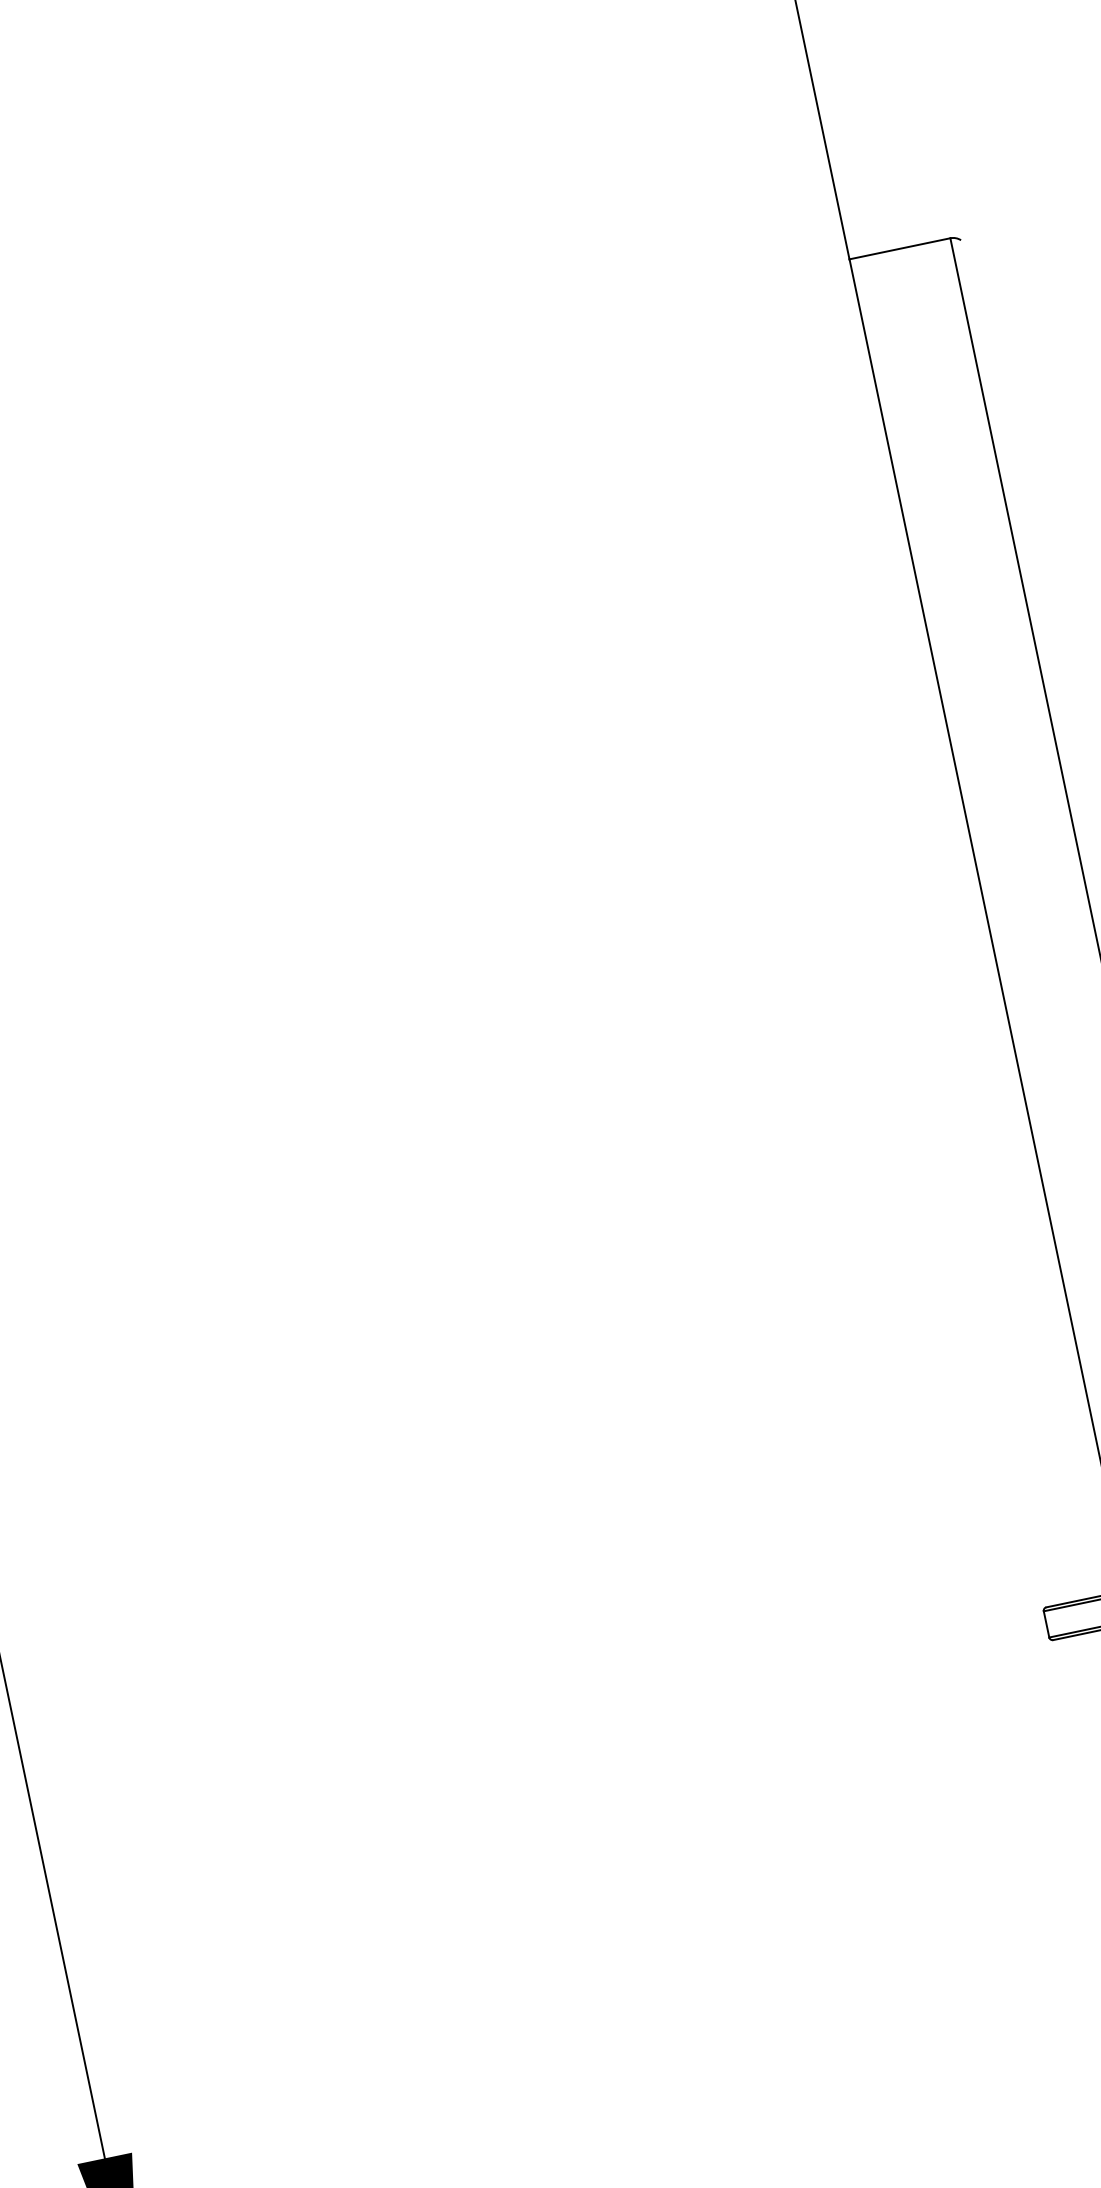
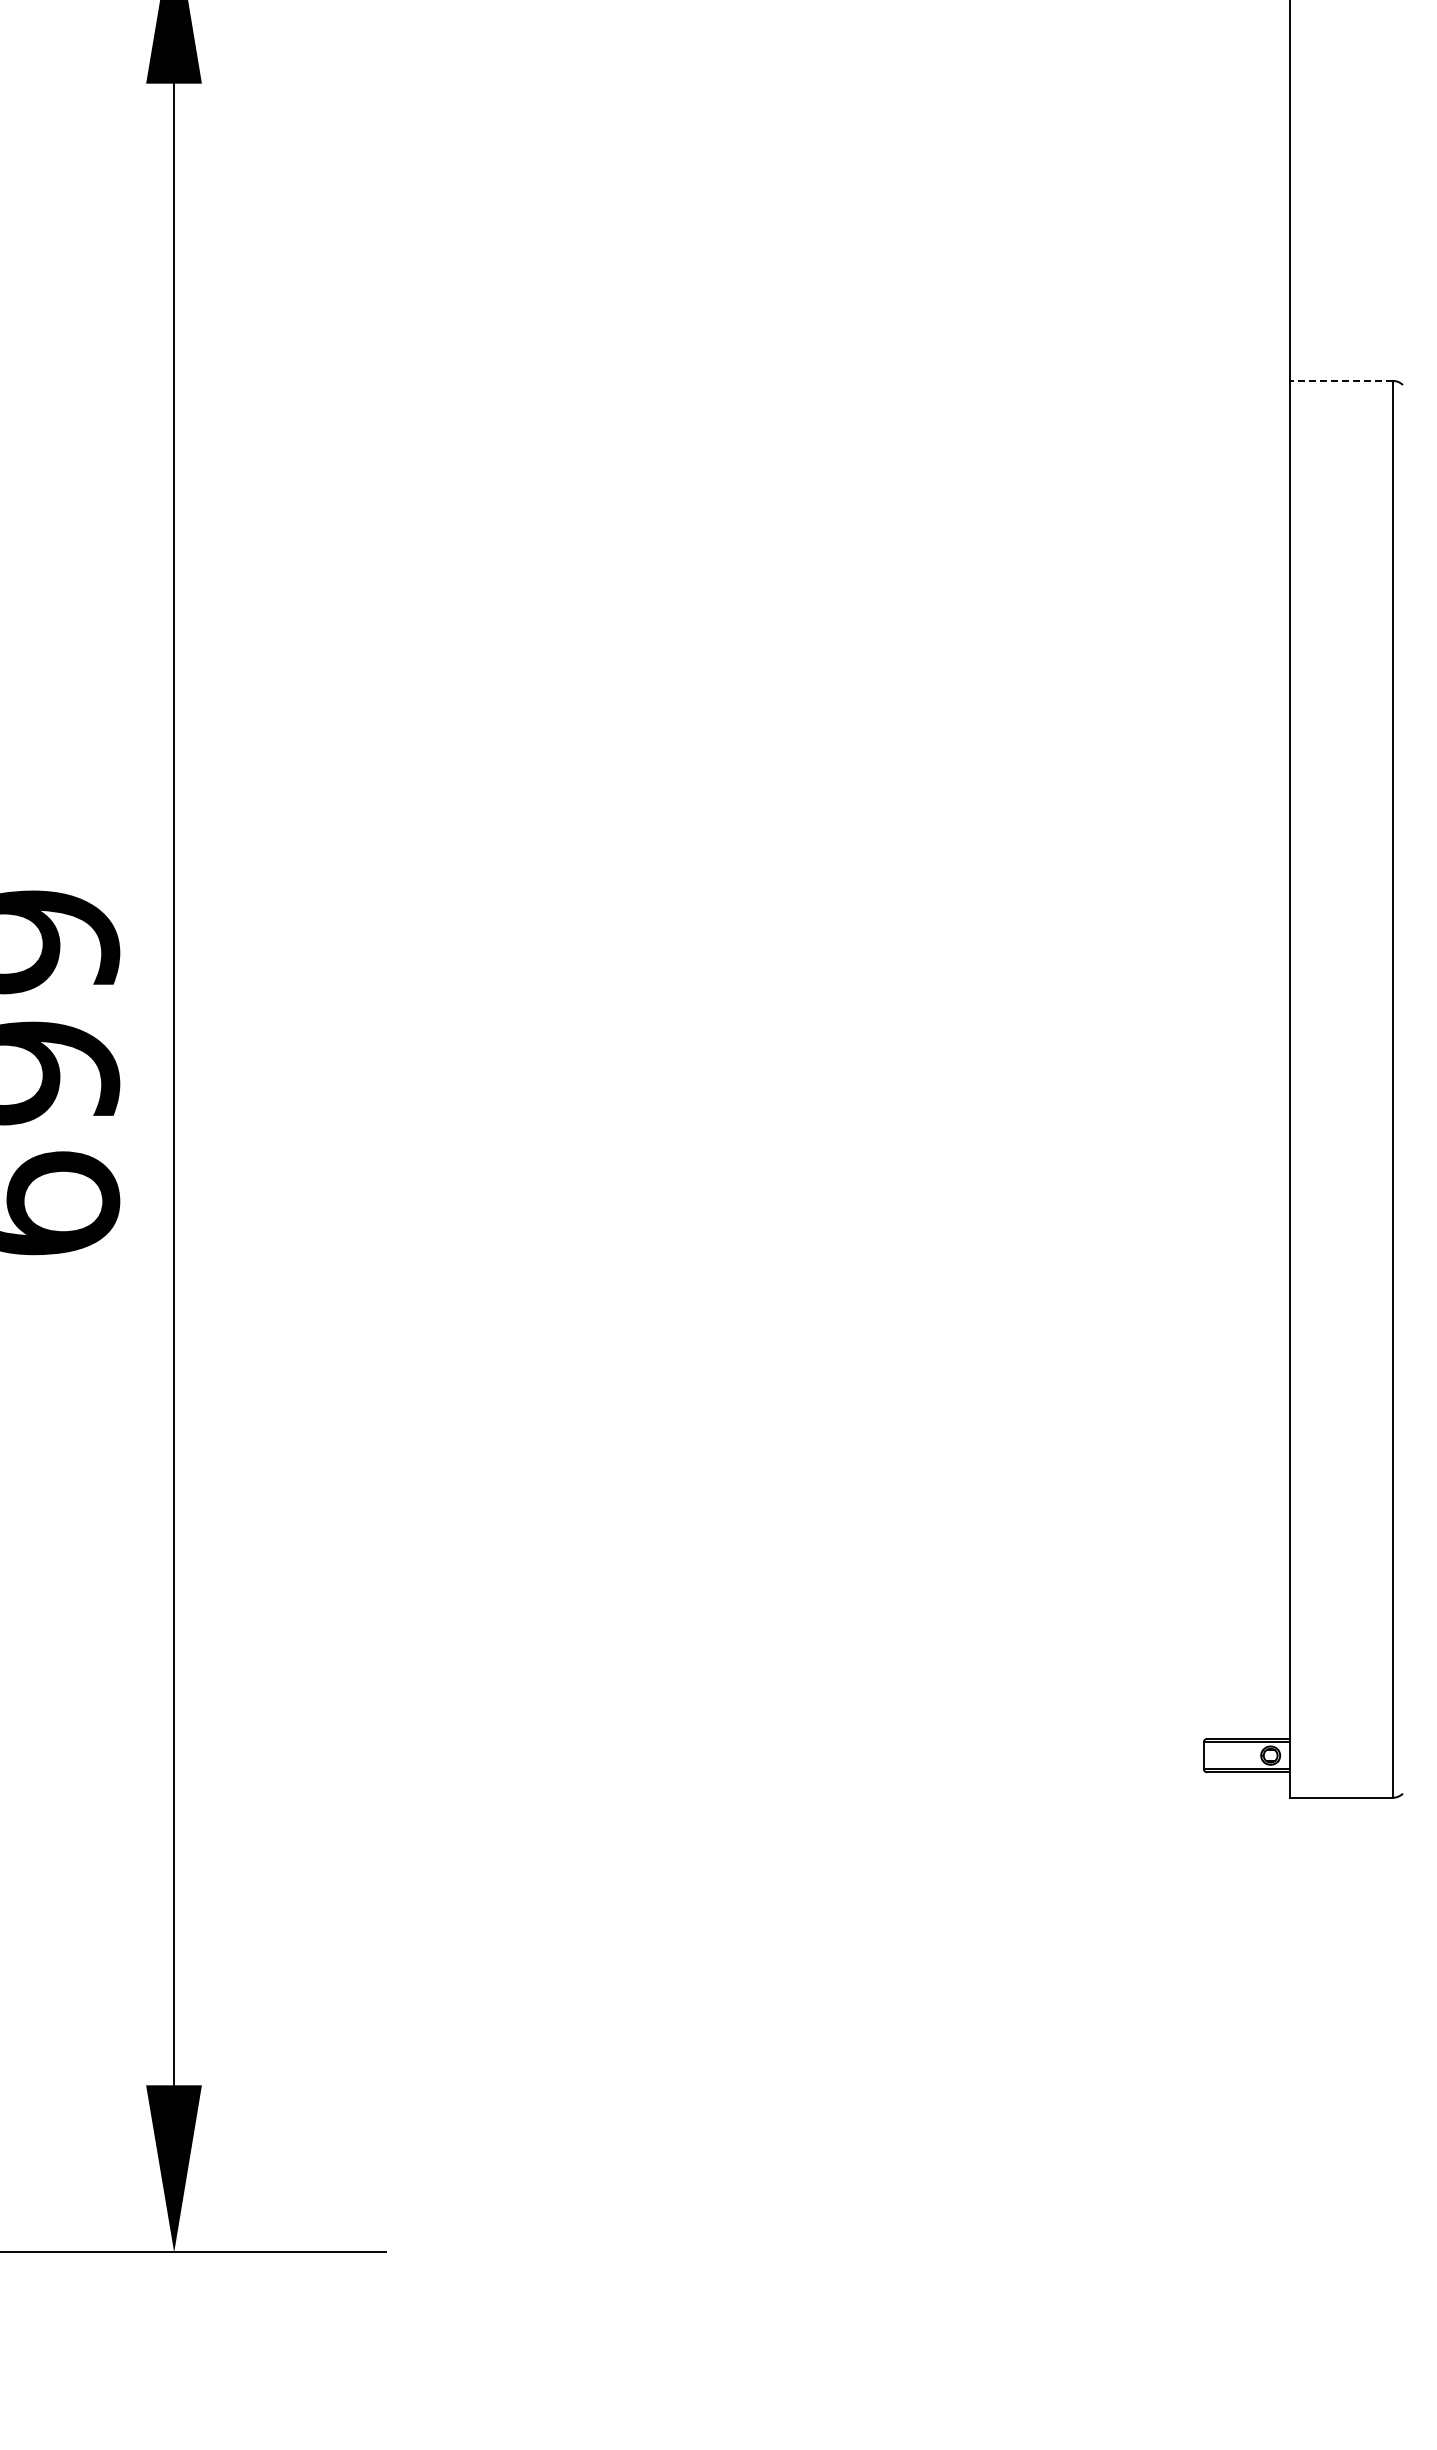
line: (898, 248) -> (1340, 380), solid -> dashed

